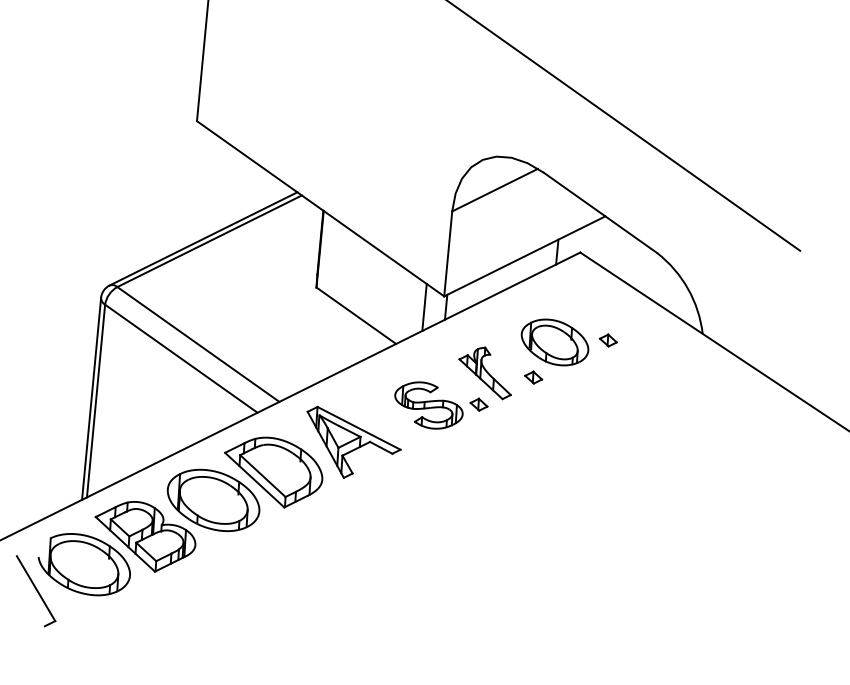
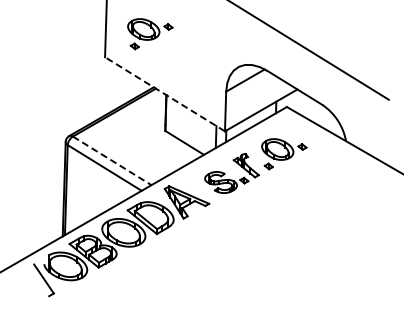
part: (297, 78) -> (150, 34), added
line: (319, 209) -> (164, 94), solid -> dashed
line: (198, 345) -> (112, 161), solid -> dashed

